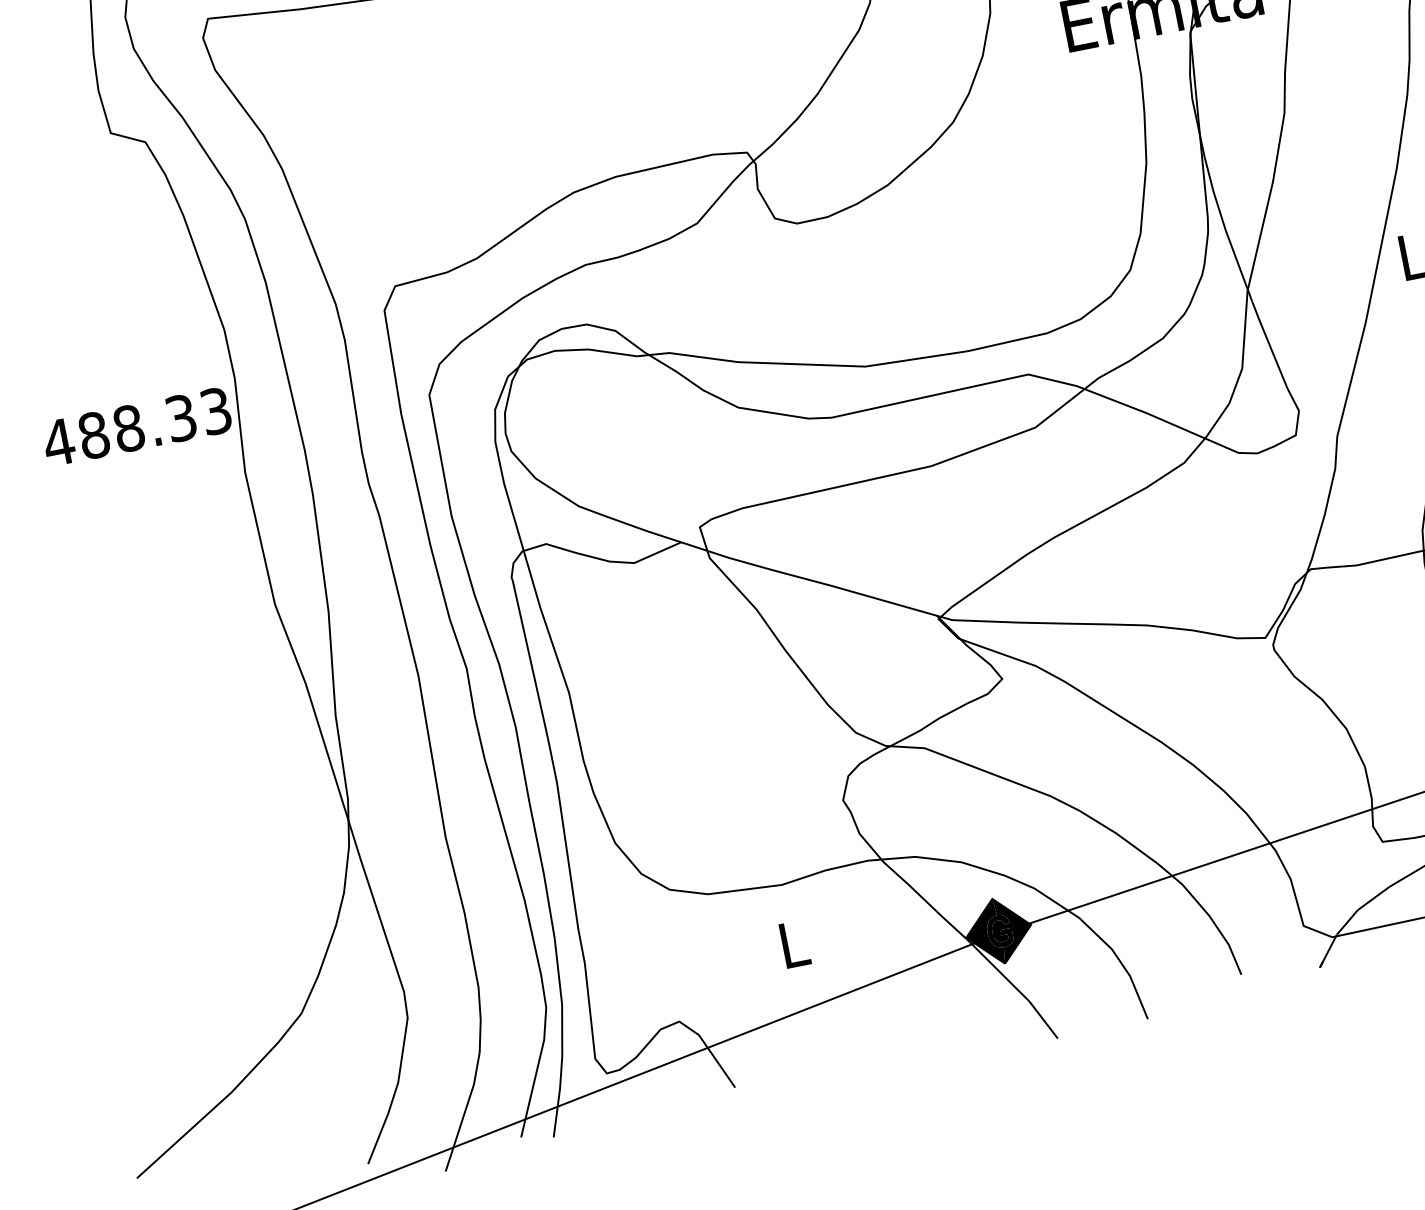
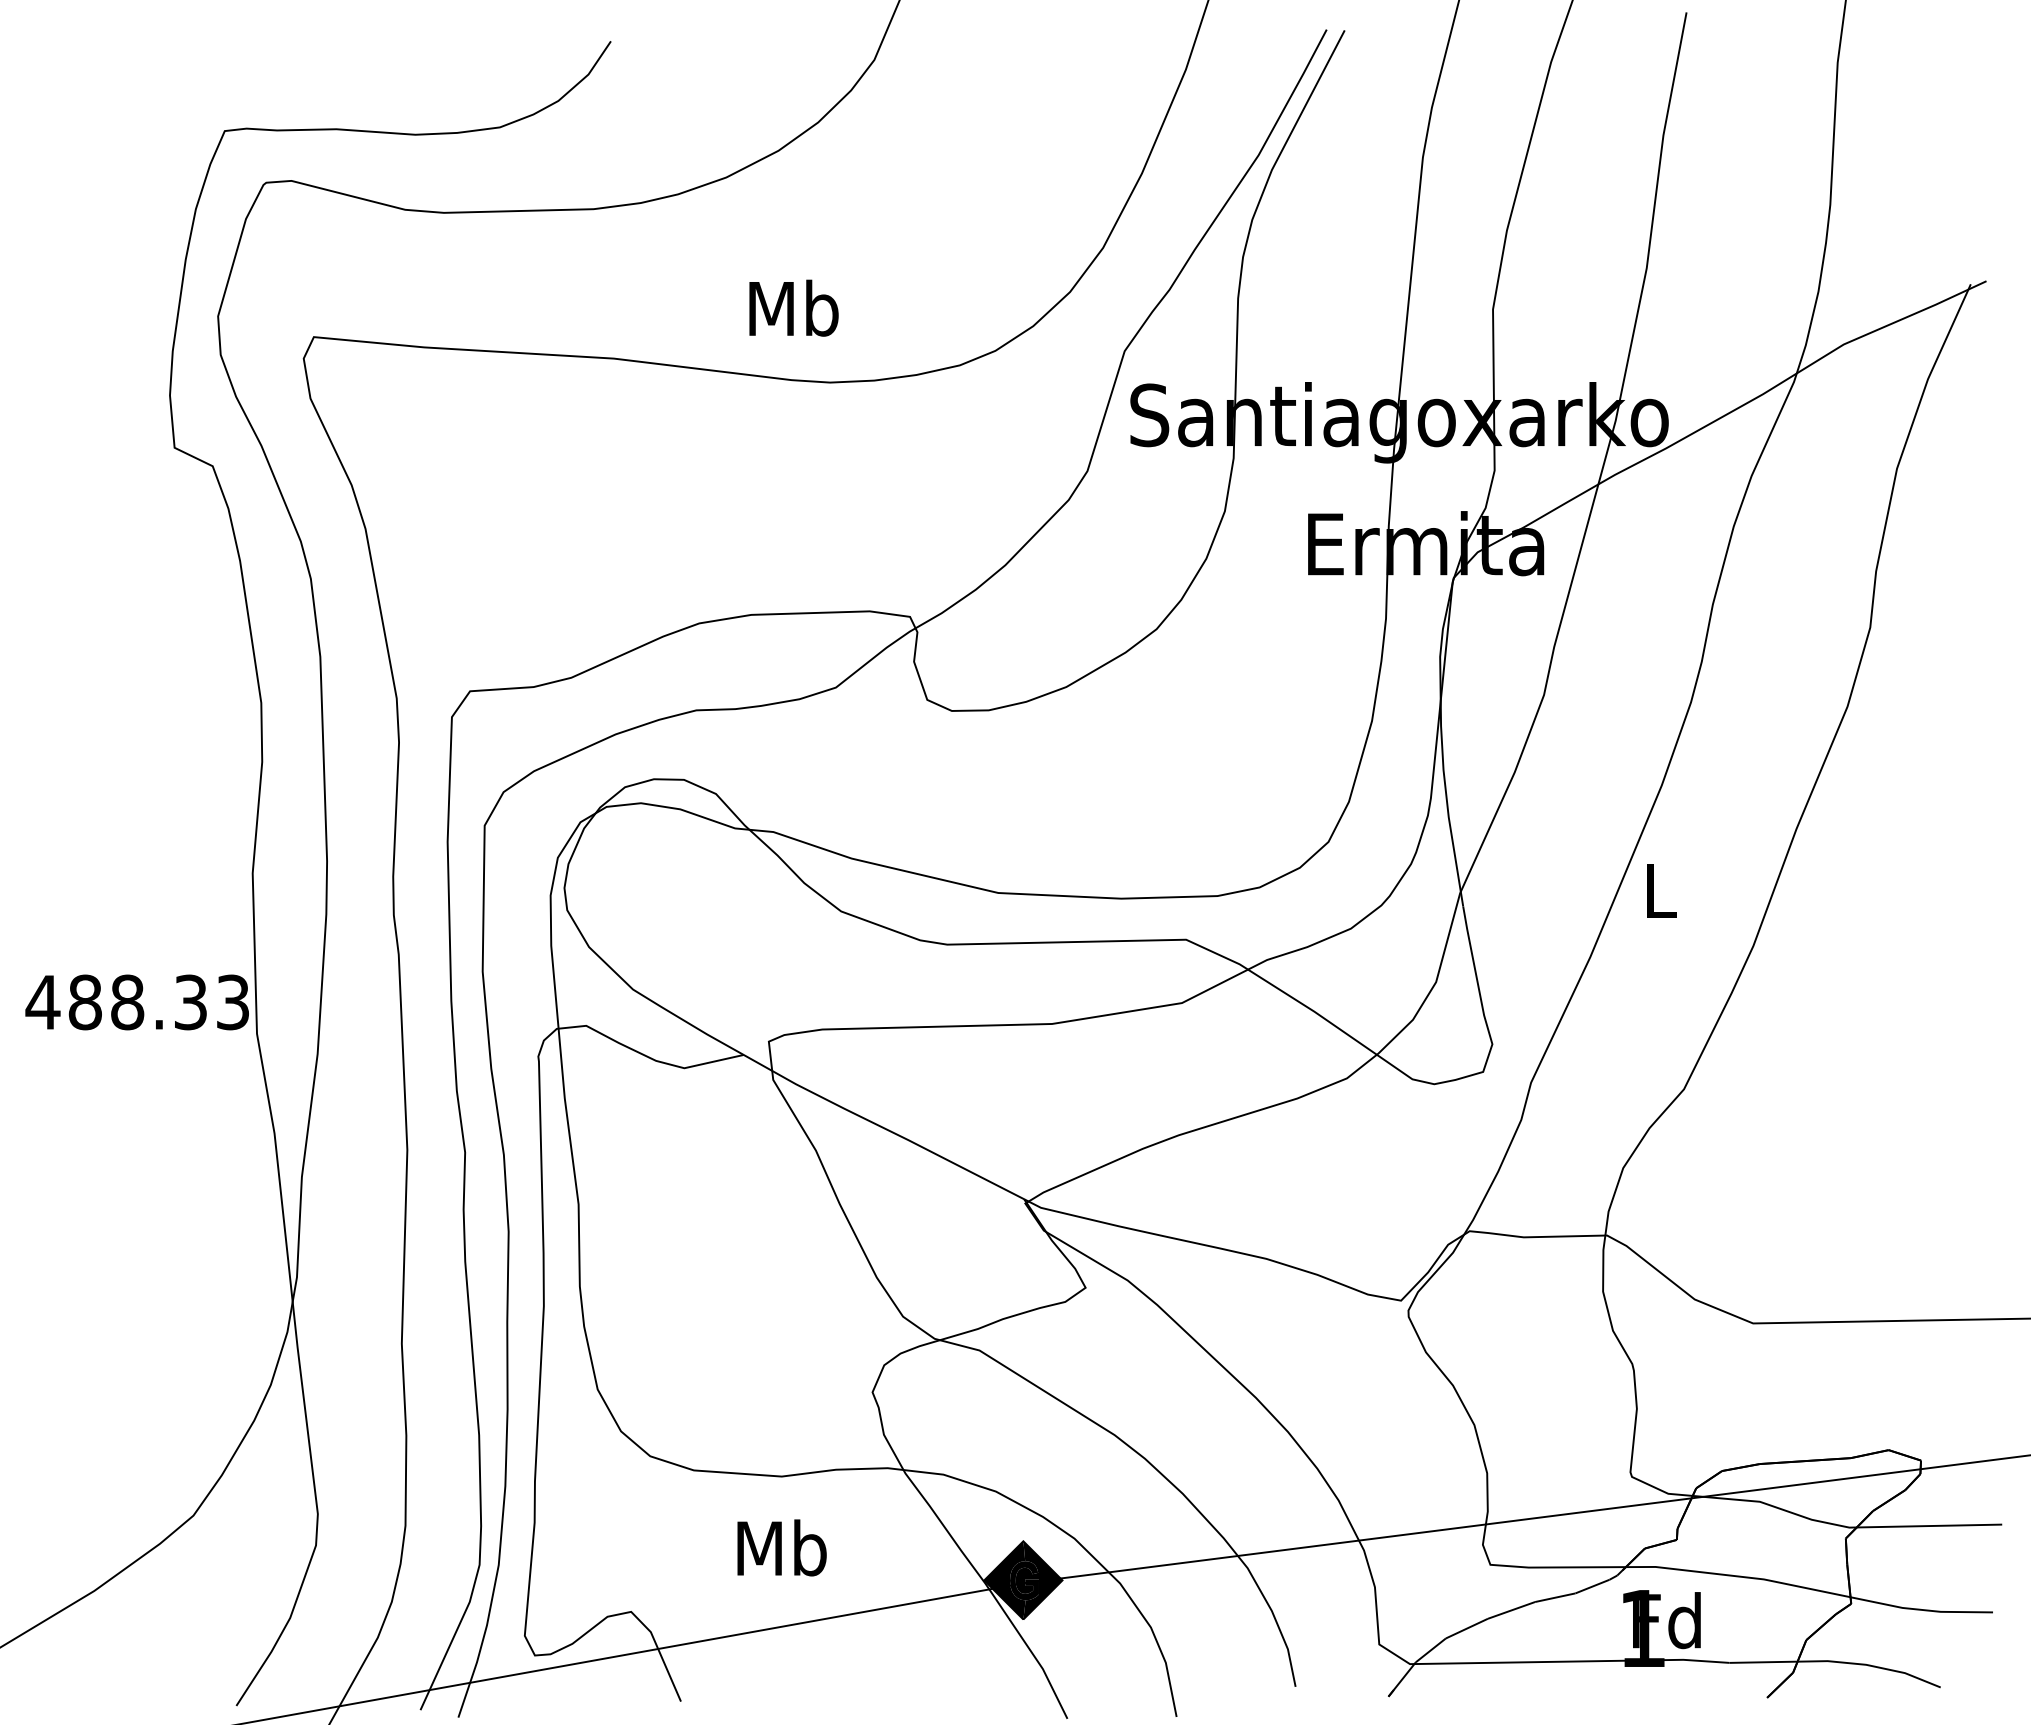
text: (136, 427) -> (136, 1002), moved
text: (793, 943) -> (781, 1547), L -> Mb

